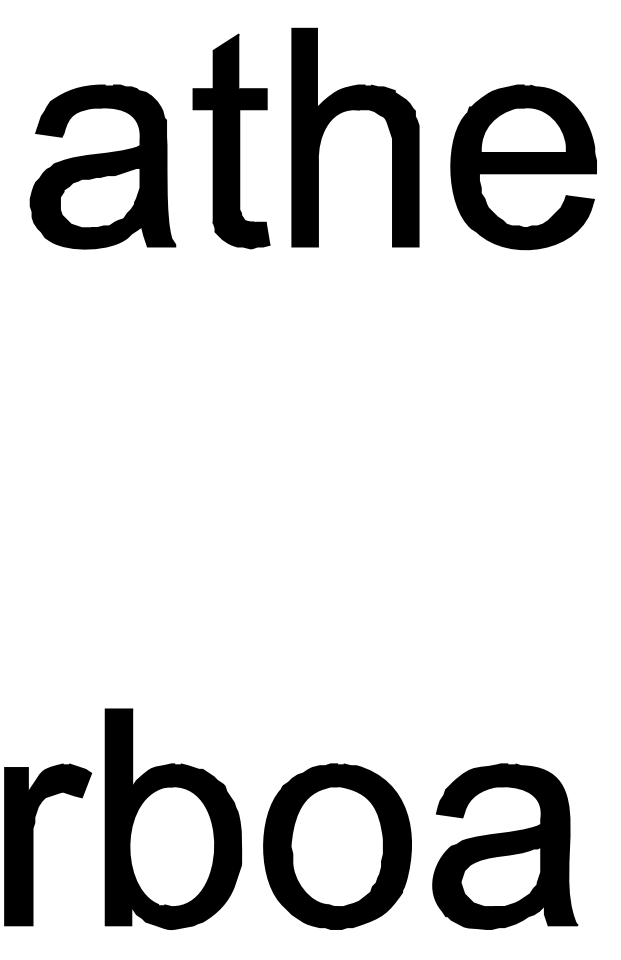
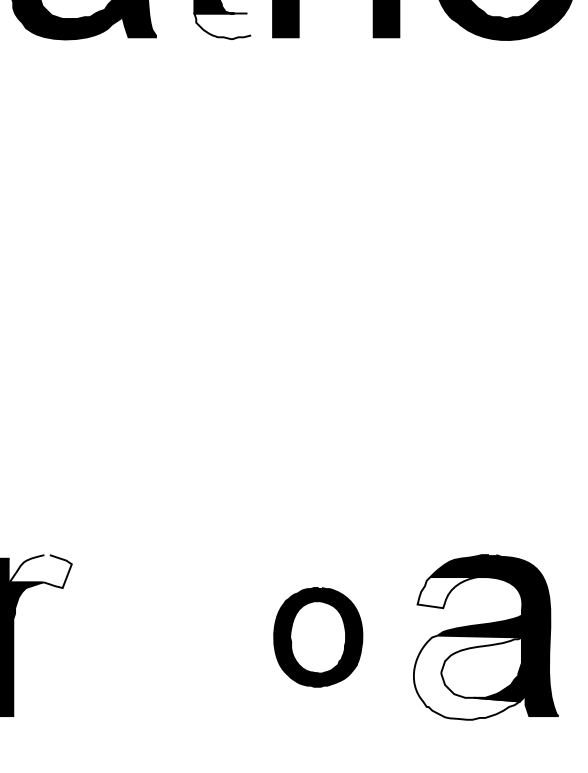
fill: (241, 235) -> (222, 26), removed
fill: (59, 780) -> (40, 571), removed
fill: (470, 801) -> (451, 592), removed
part: (173, 819) -> (154, 610), removed
part: (337, 846) -> (318, 637), size x0.6
fill: (487, 886) -> (468, 677), removed

